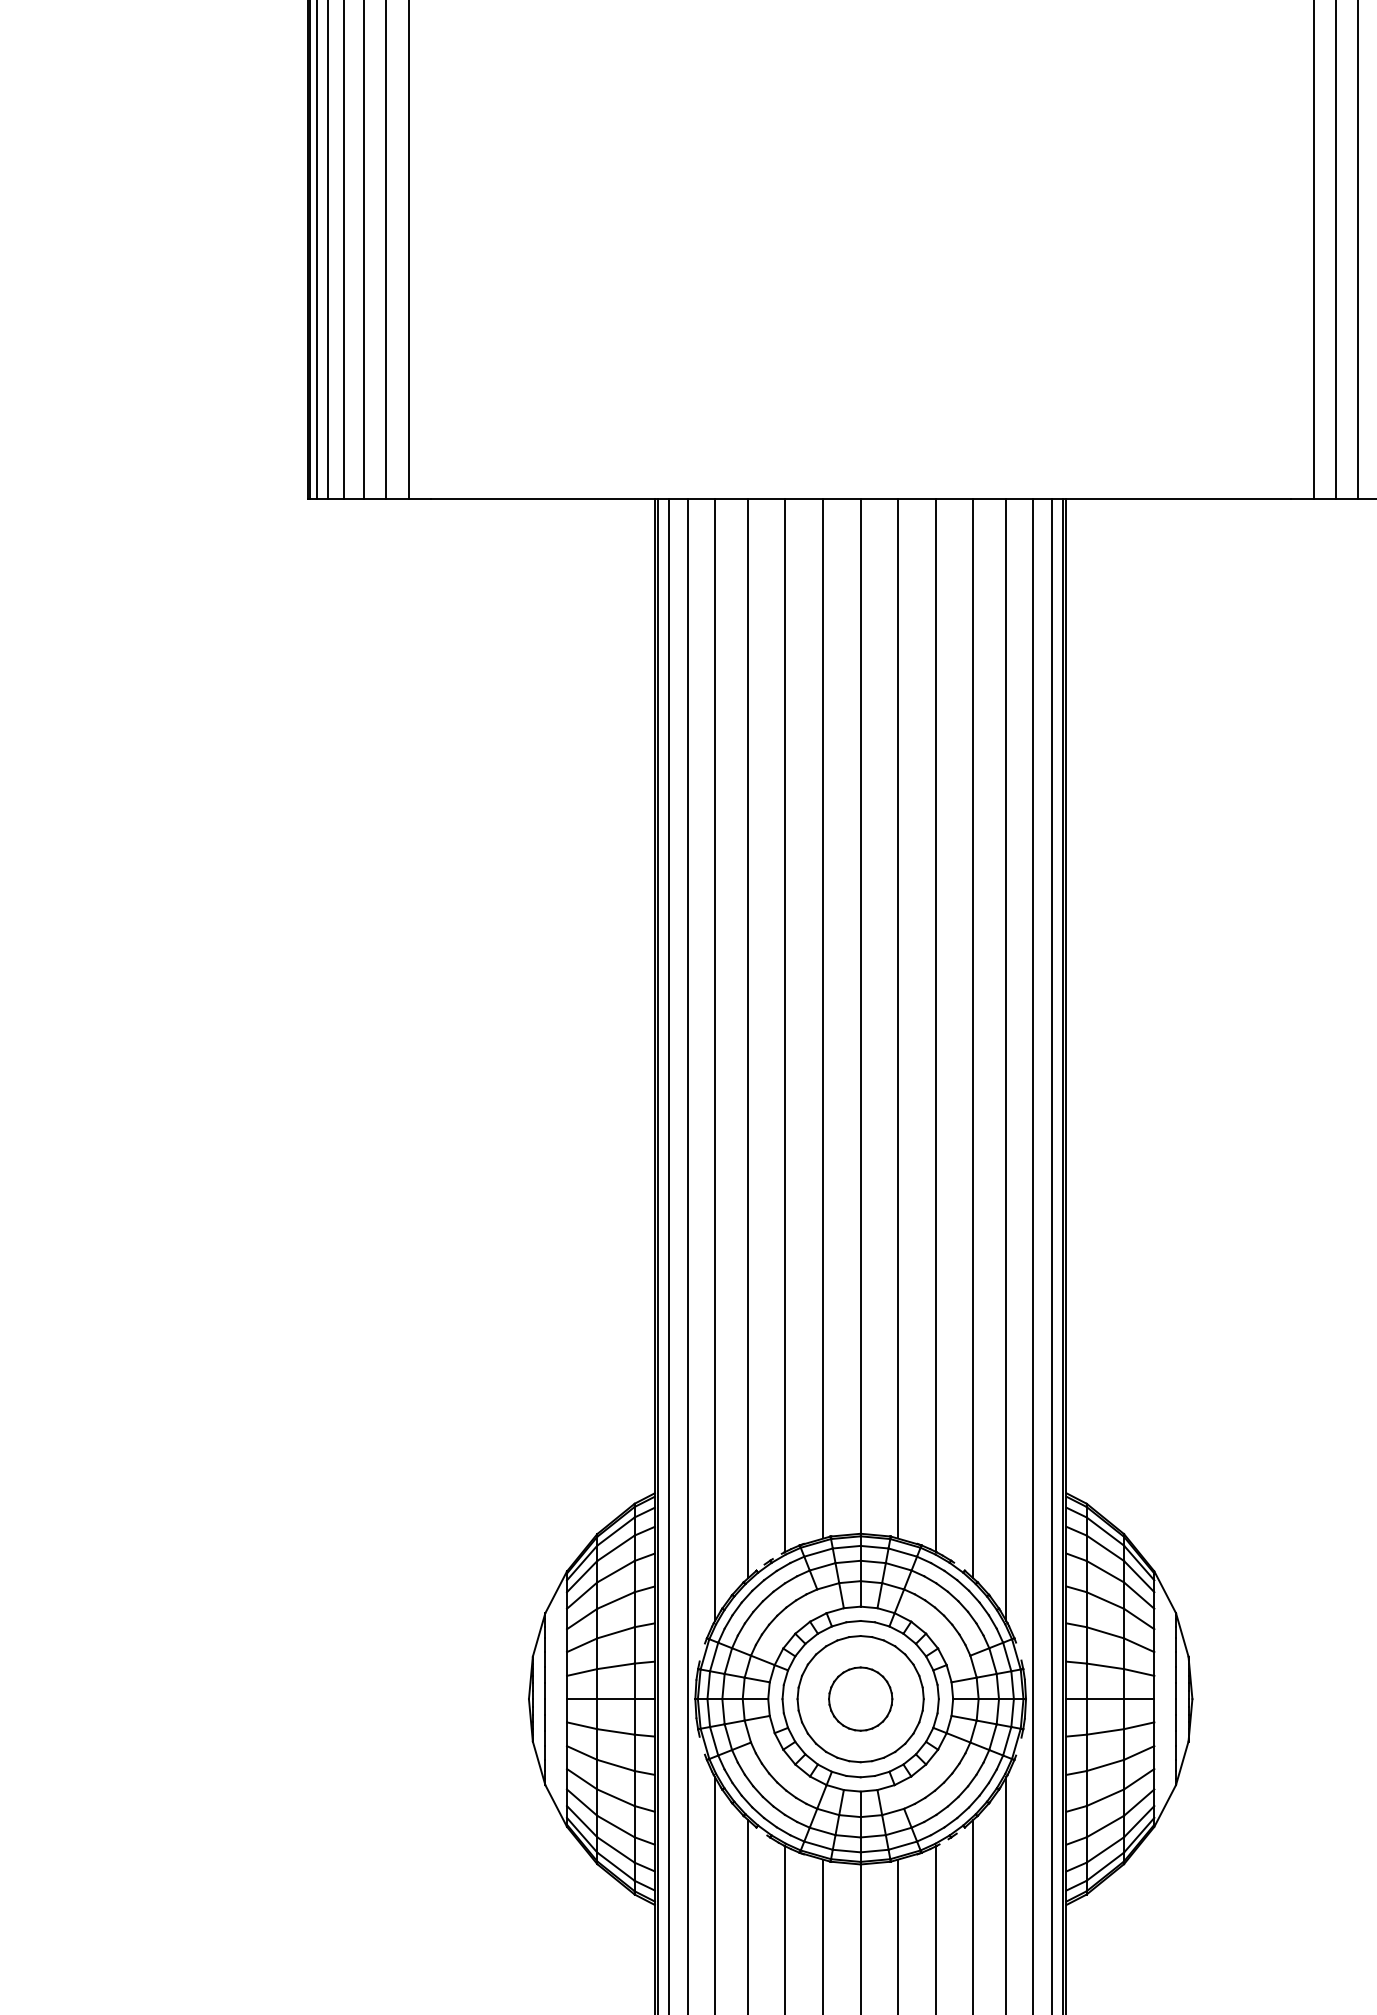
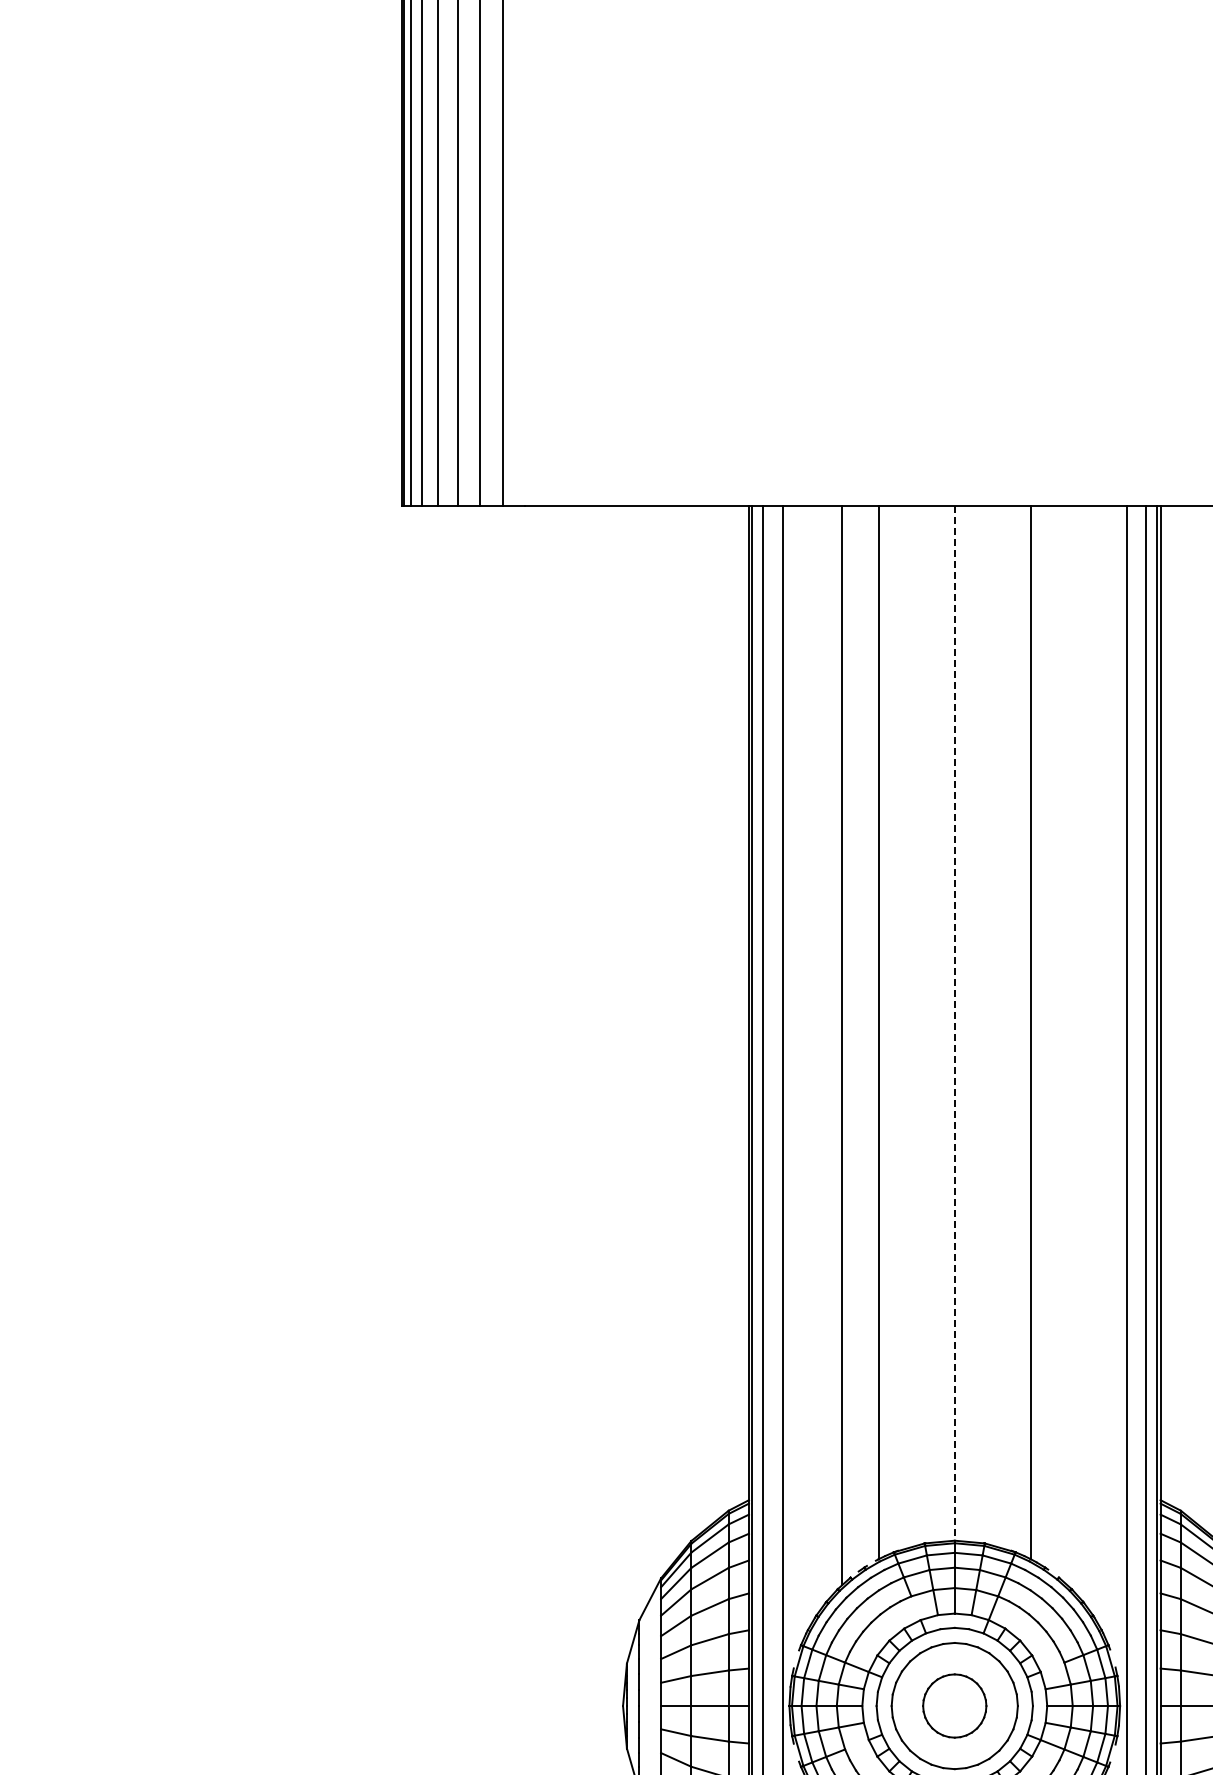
line: (860, 1016) -> (954, 1023), solid -> dashed
line: (823, 1018) -> (917, 1025), removed
line: (898, 1018) -> (992, 1025), removed
line: (973, 1038) -> (1067, 1045), removed
line: (715, 1059) -> (809, 1066), removed
line: (1006, 1059) -> (1100, 1066), removed

